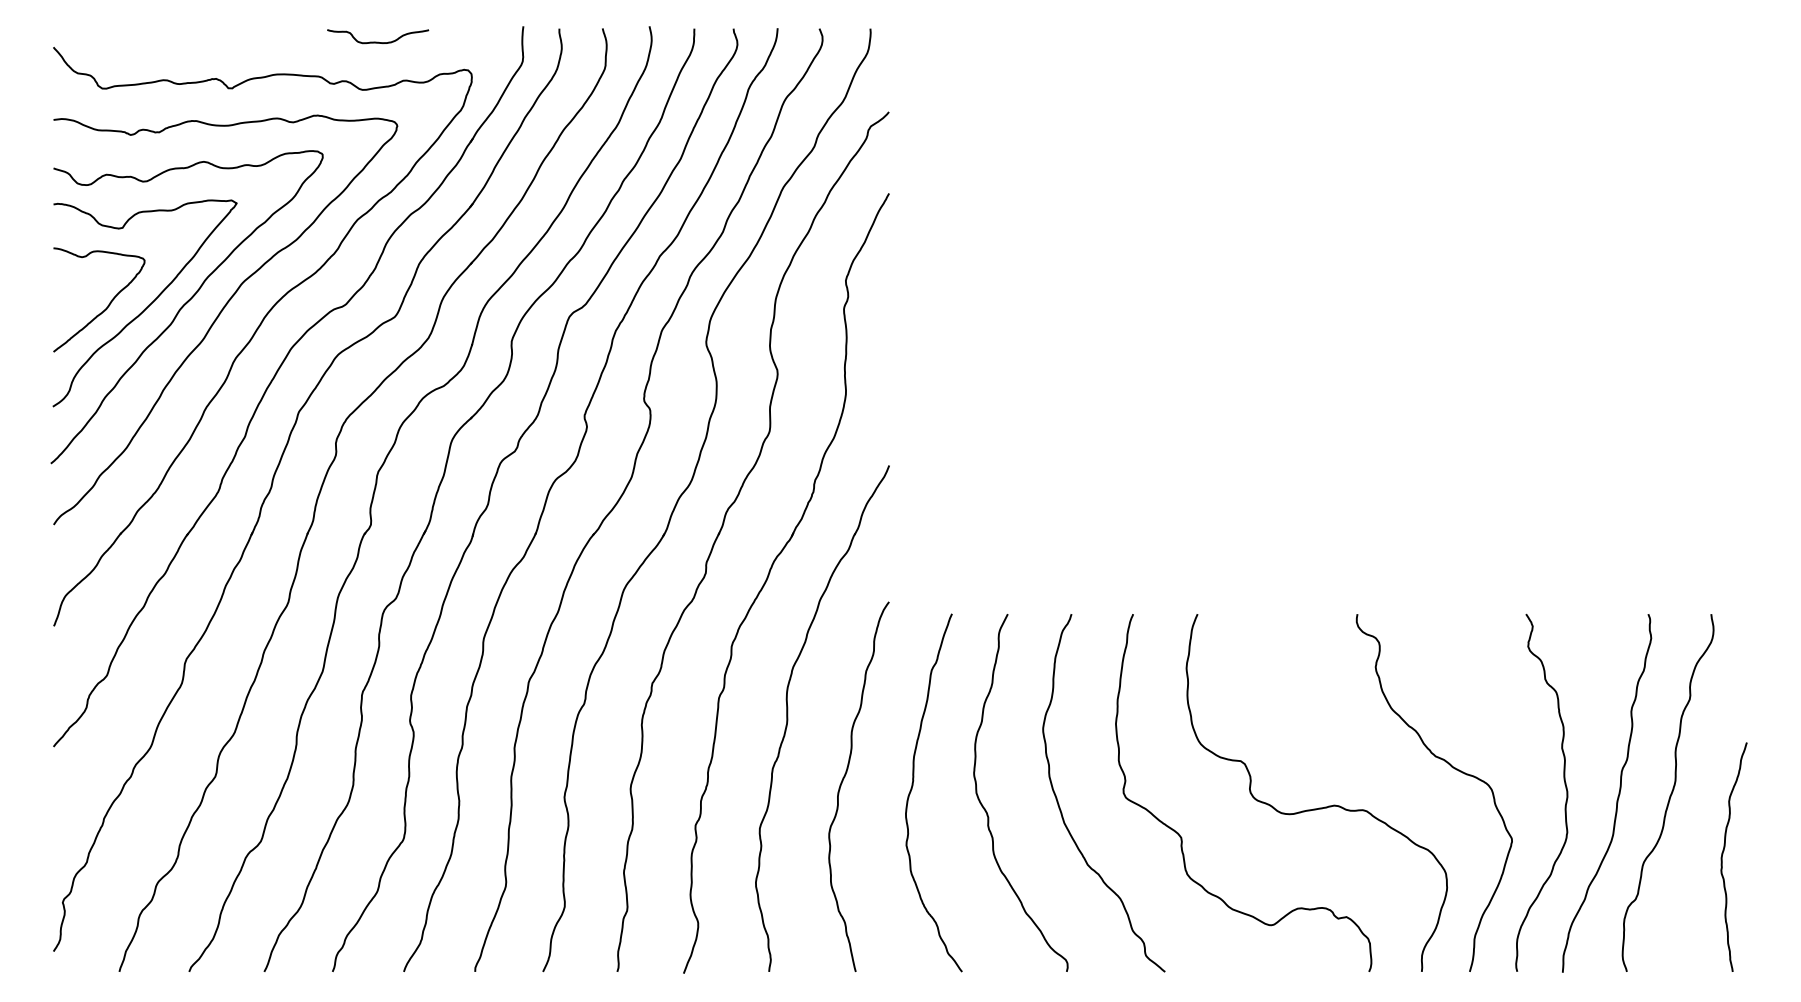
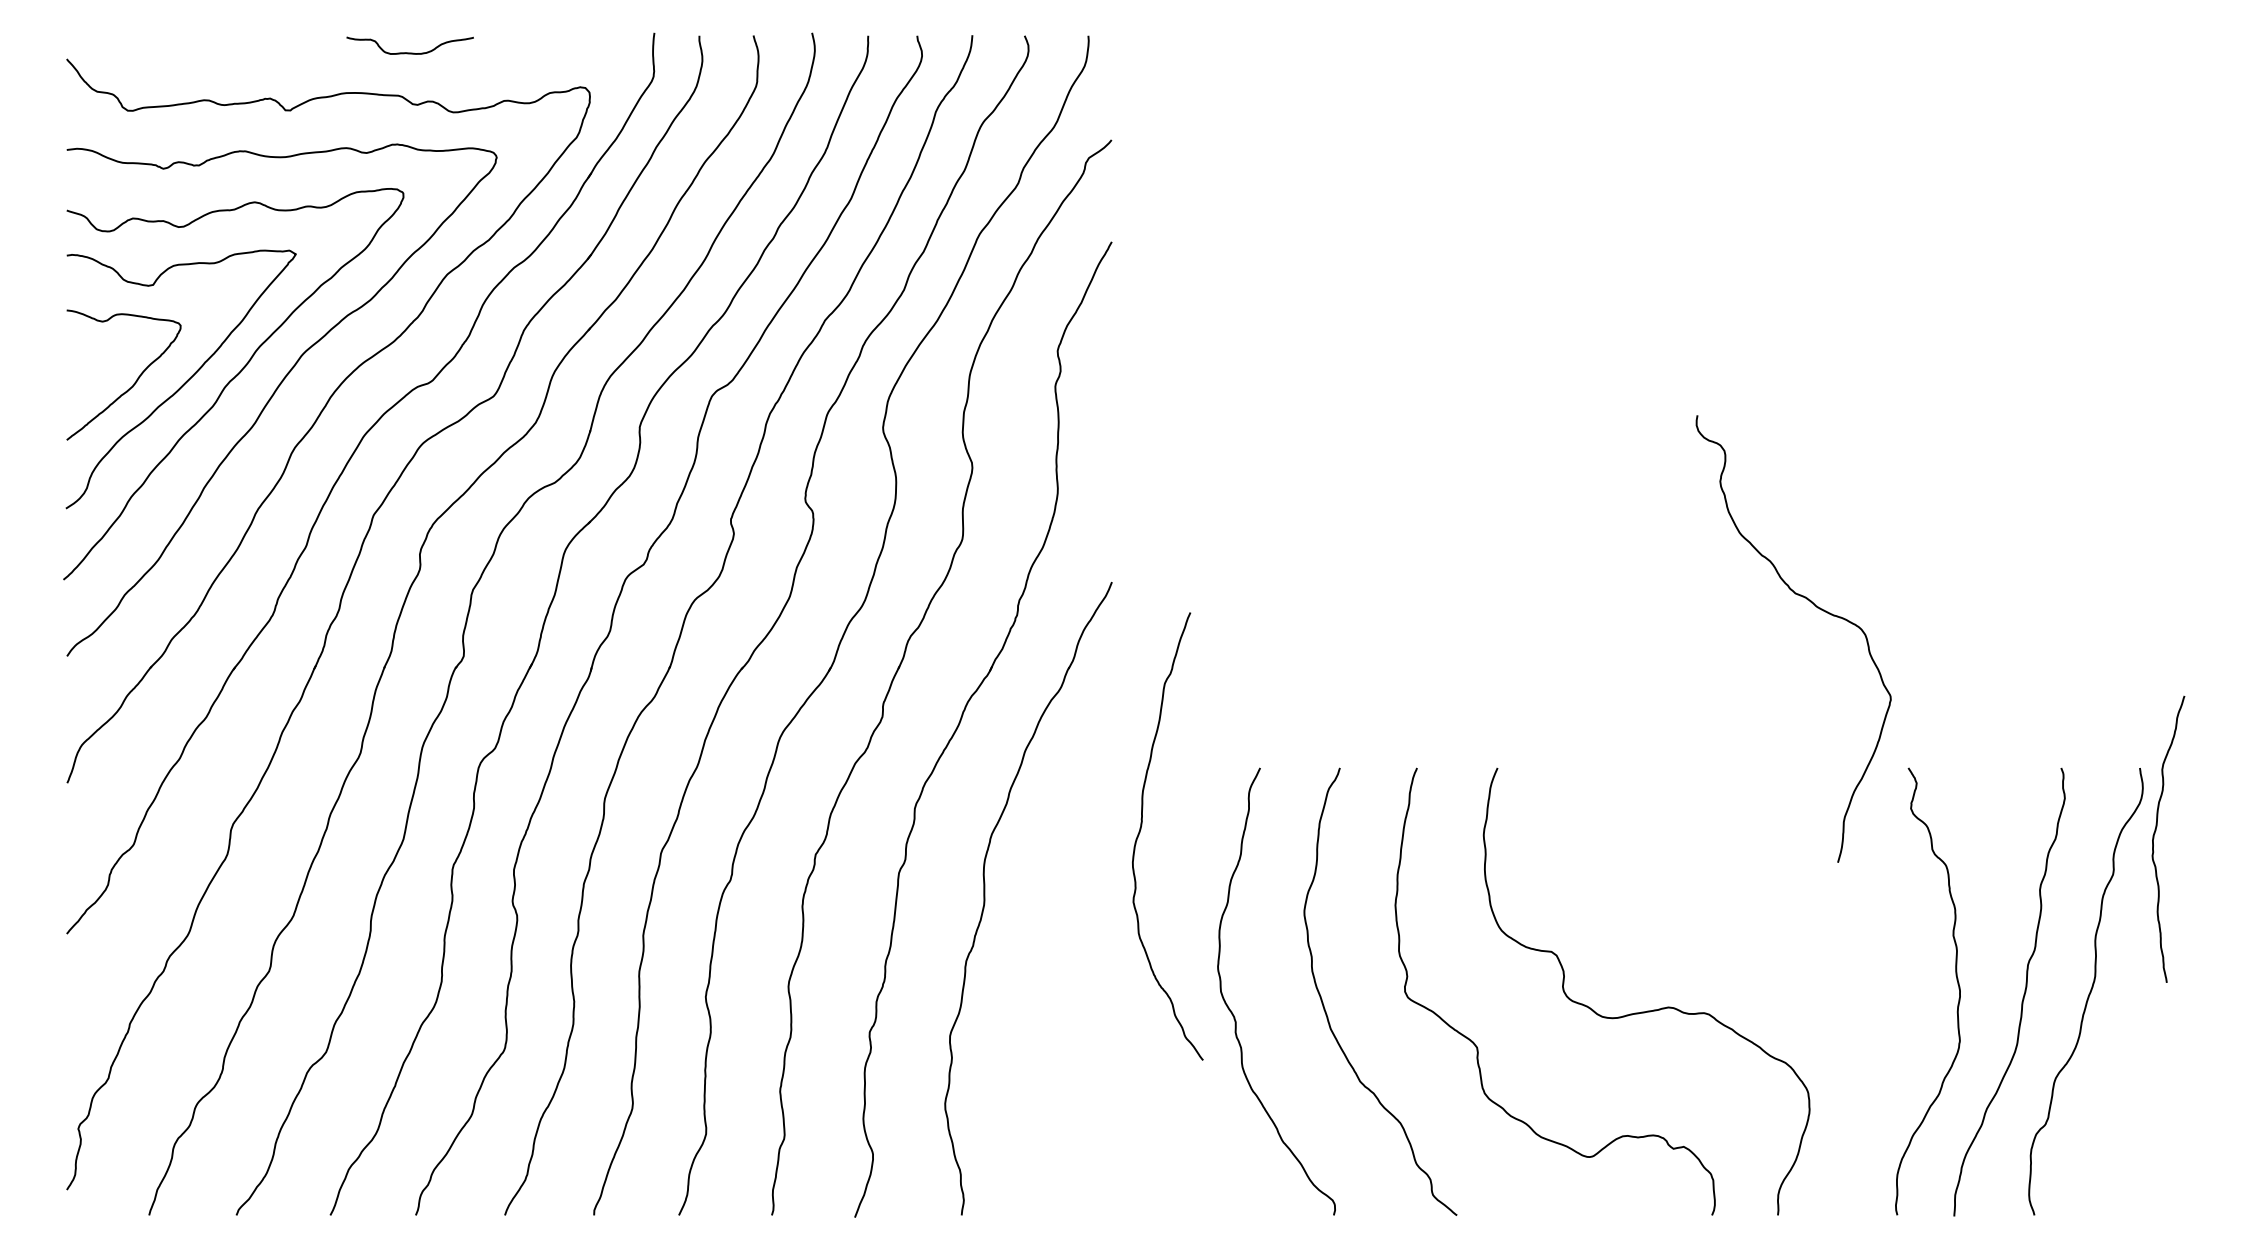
curve: (378, 41) -> (410, 51), moved
curve: (1451, 767) -> (1815, 607), moved
curve: (845, 777) -> (1057, 972), removed
curve: (913, 786) -> (1142, 828), moved
curve: (1723, 854) -> (2155, 835), moved

